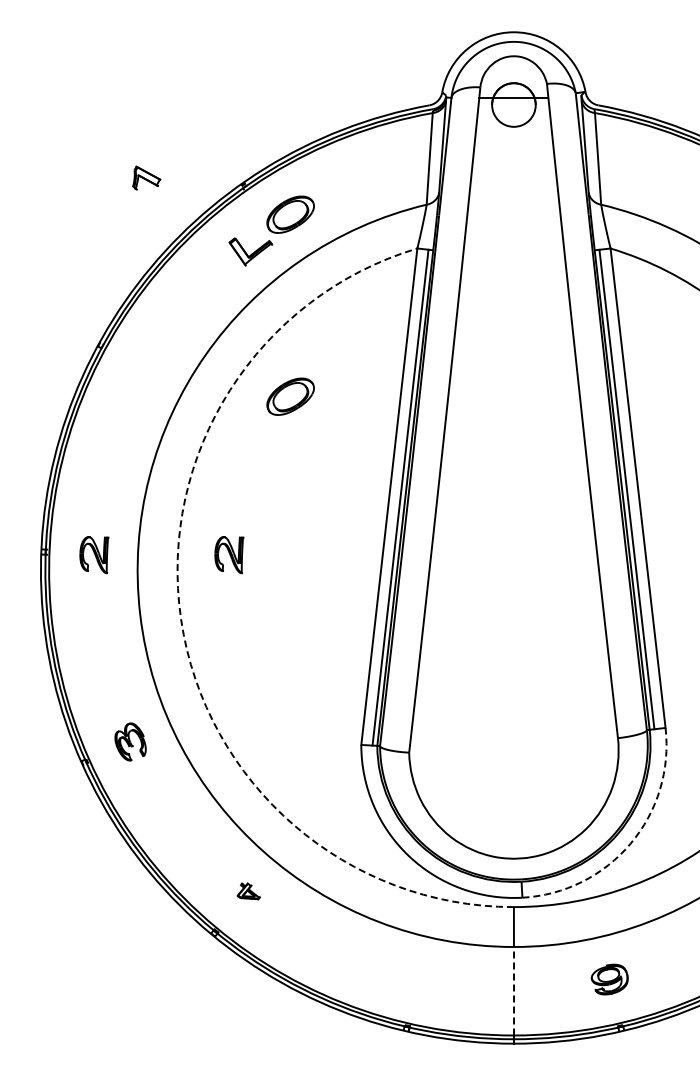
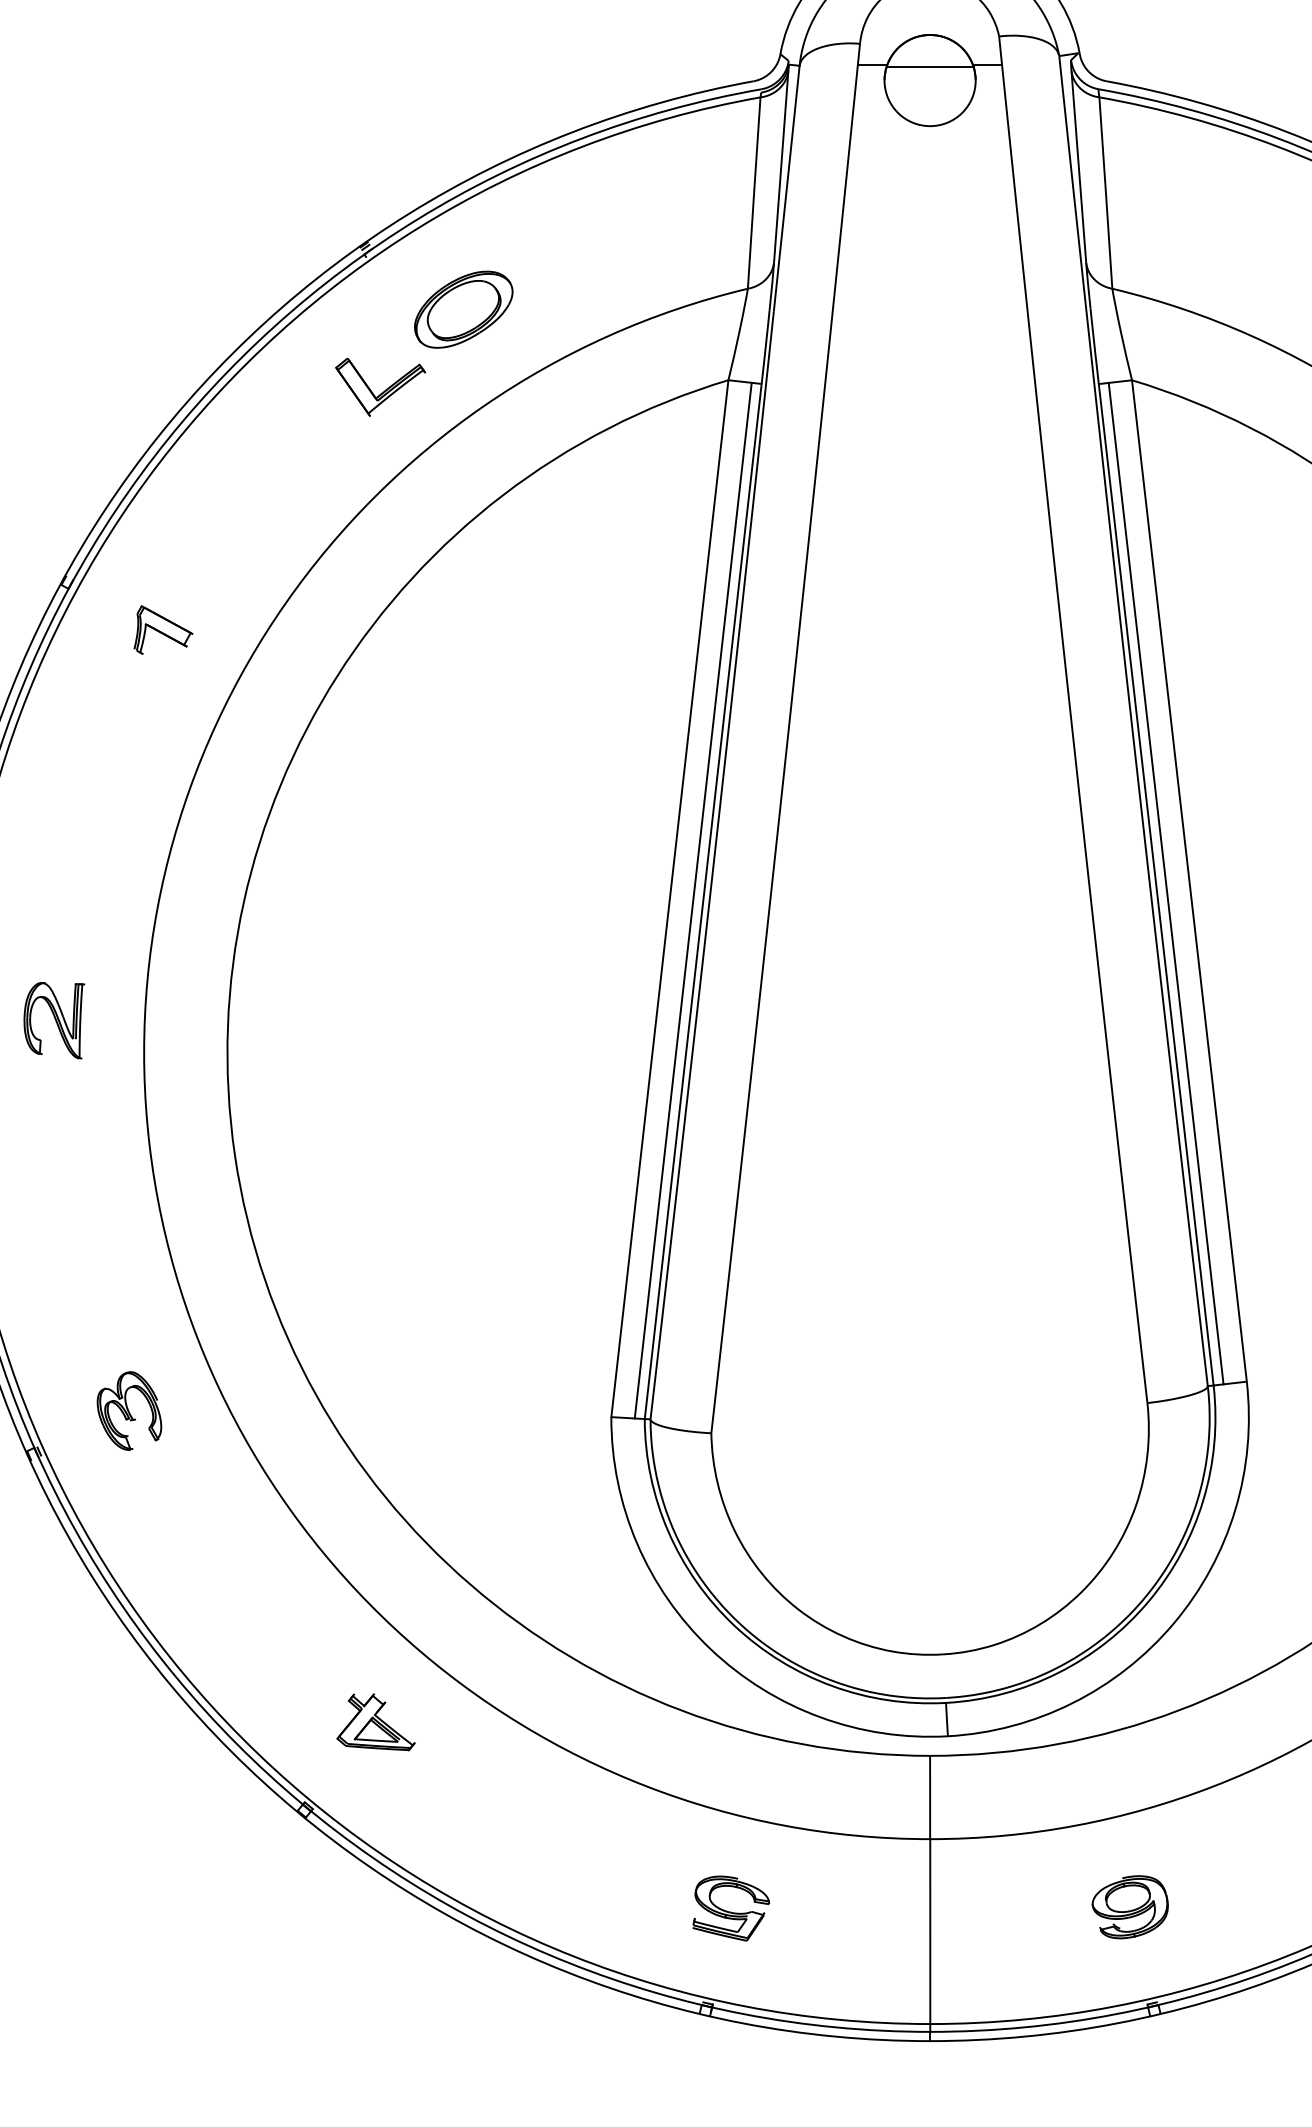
part: (146, 177) -> (162, 628), moved
part: (290, 396) -> (463, 689), removed
part: (229, 555) -> (336, 1021), removed
arc: (181, 619) -> (235, 1155), dashed -> solid
arc: (630, 843) -> (1173, 1623), dashed -> solid
part: (248, 891) -> (375, 1723), size x1.67
part: (418, 980) -> (730, 1909), added
line: (514, 990) -> (931, 1930), dashed -> solid

